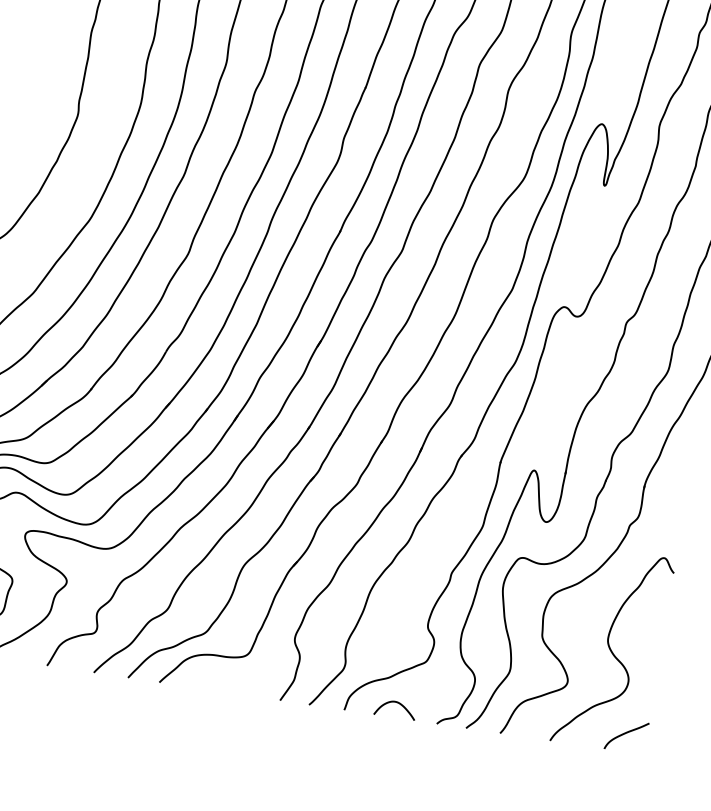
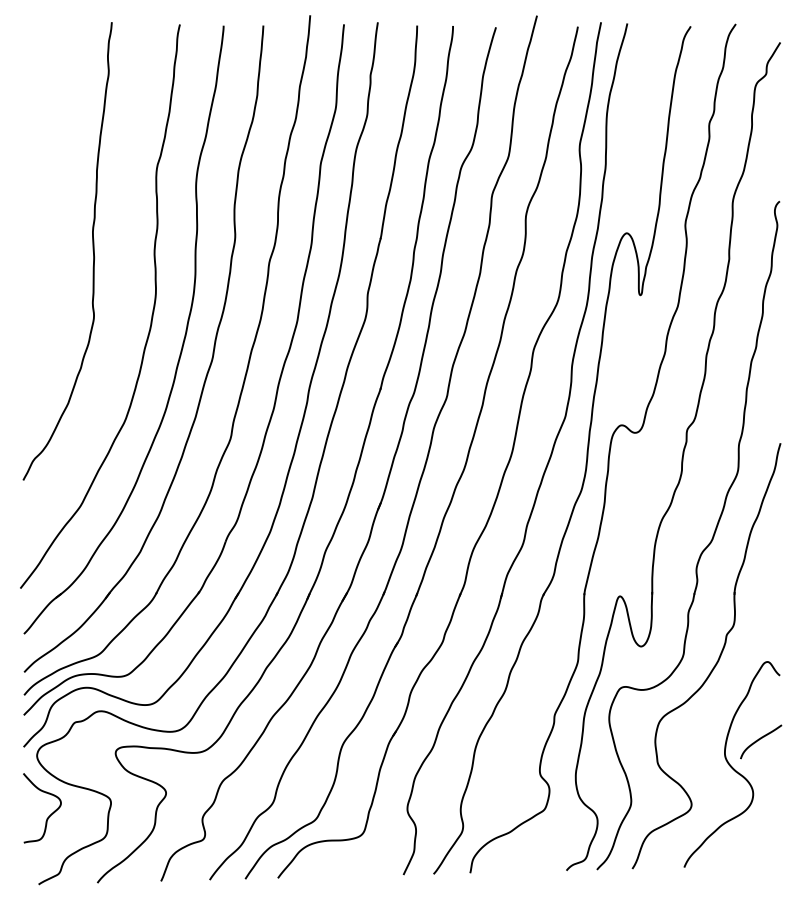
curve: (398, 704) -> (524, 857), removed
curve: (627, 733) -> (761, 739), moved

